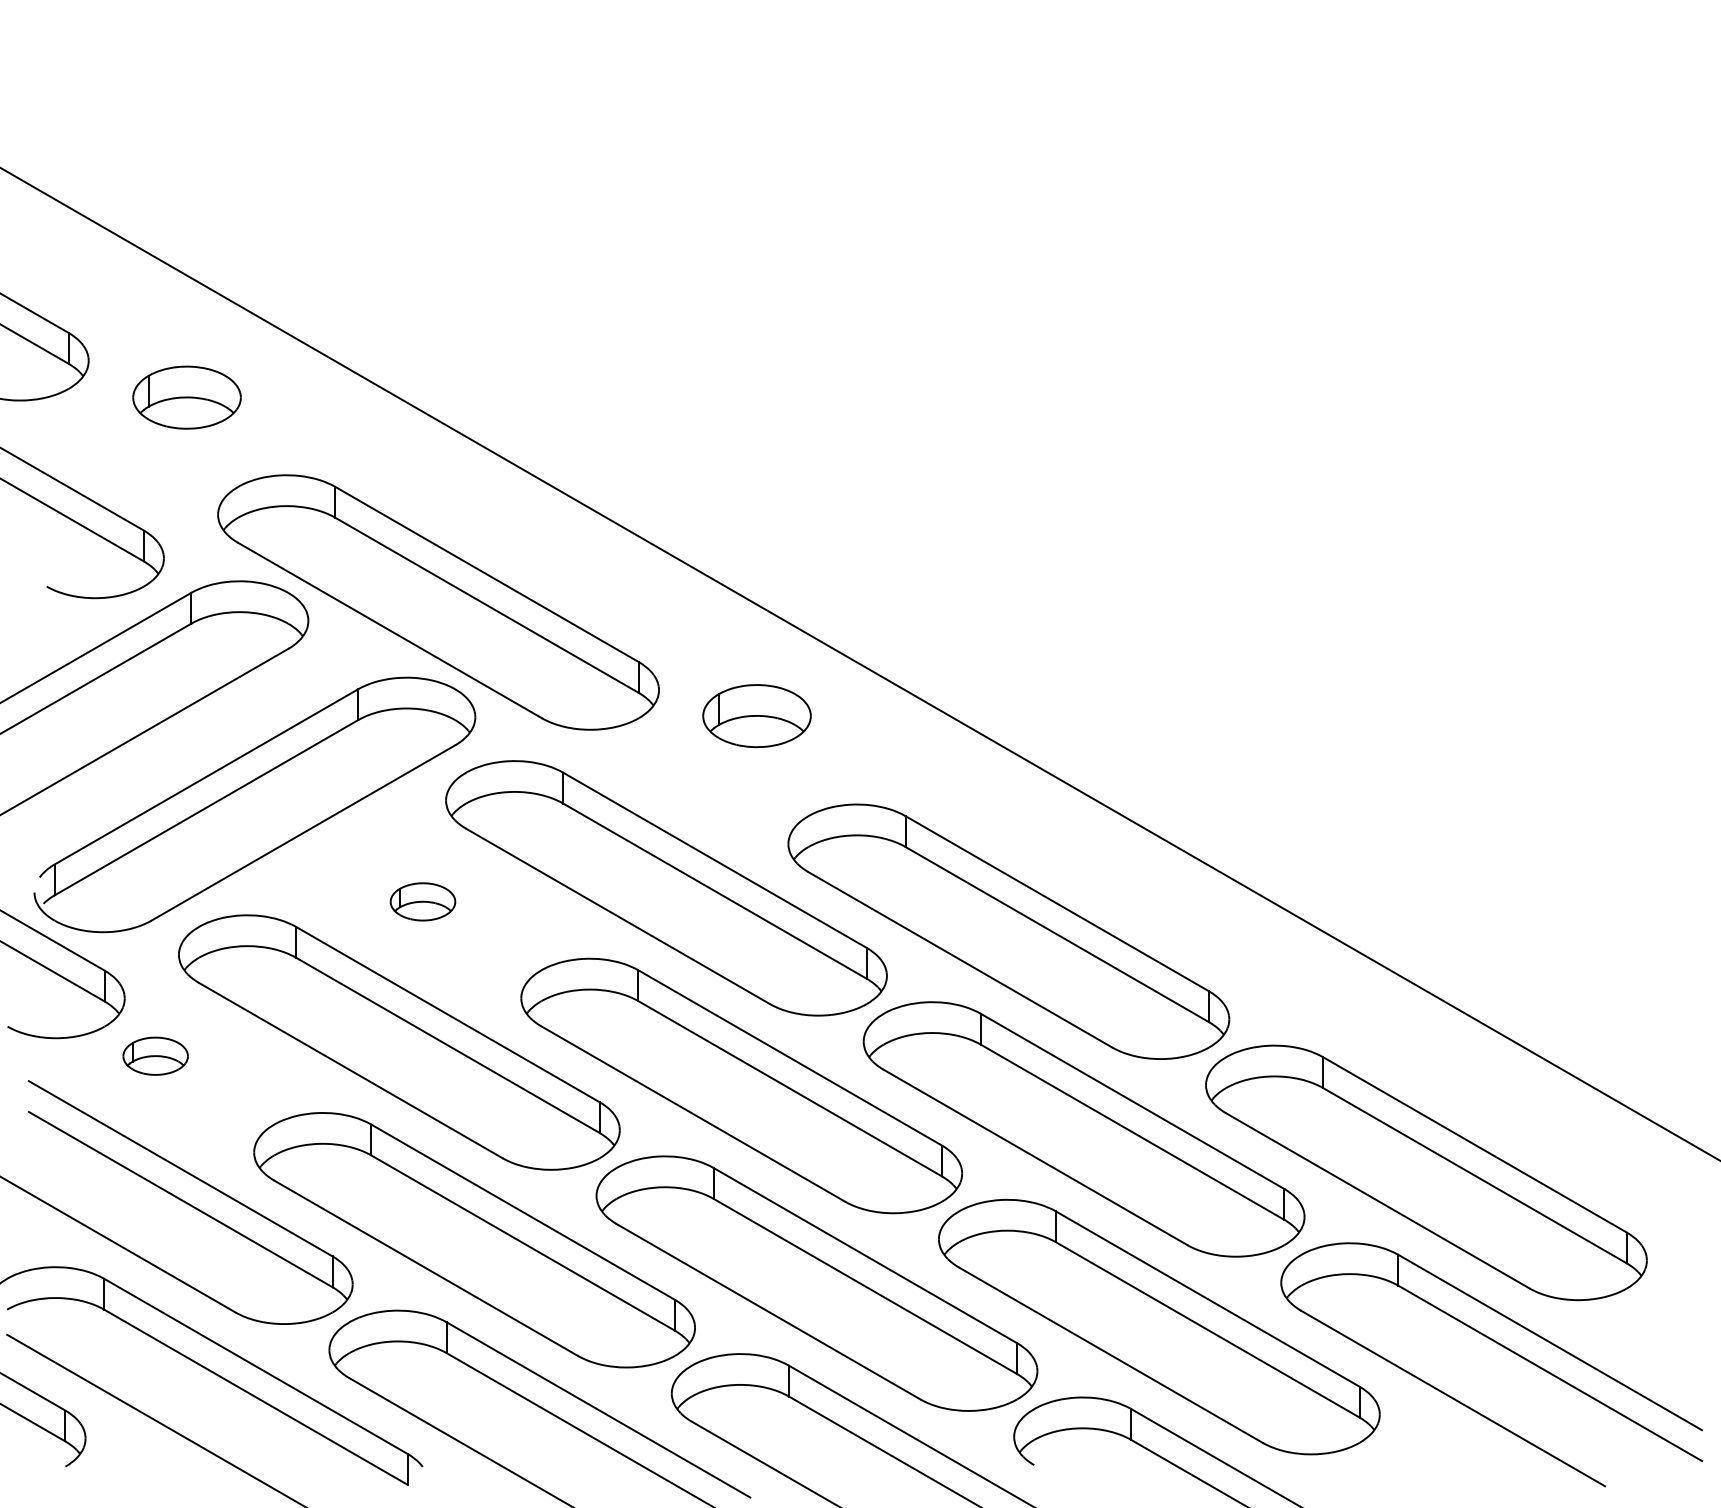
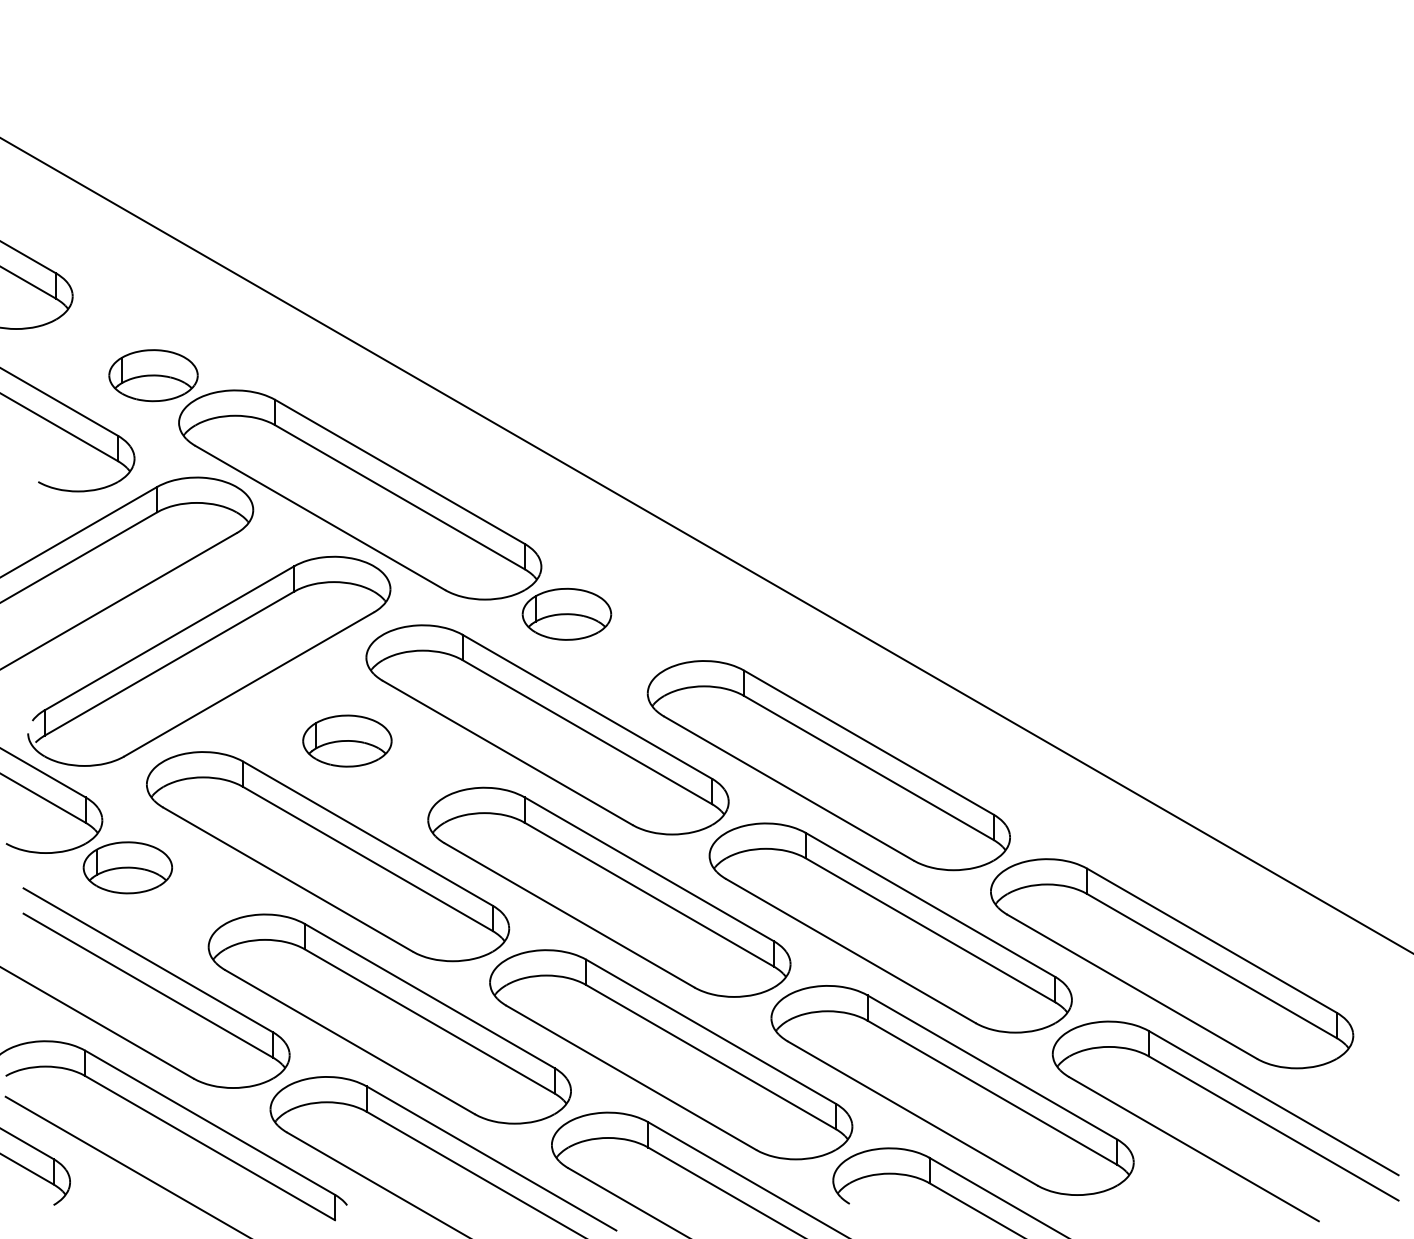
part: (187, 397) -> (153, 375), moved
part: (756, 715) -> (566, 613), moved
part: (423, 901) -> (347, 740), size x1.67
part: (155, 1055) -> (127, 867), size x1.67

